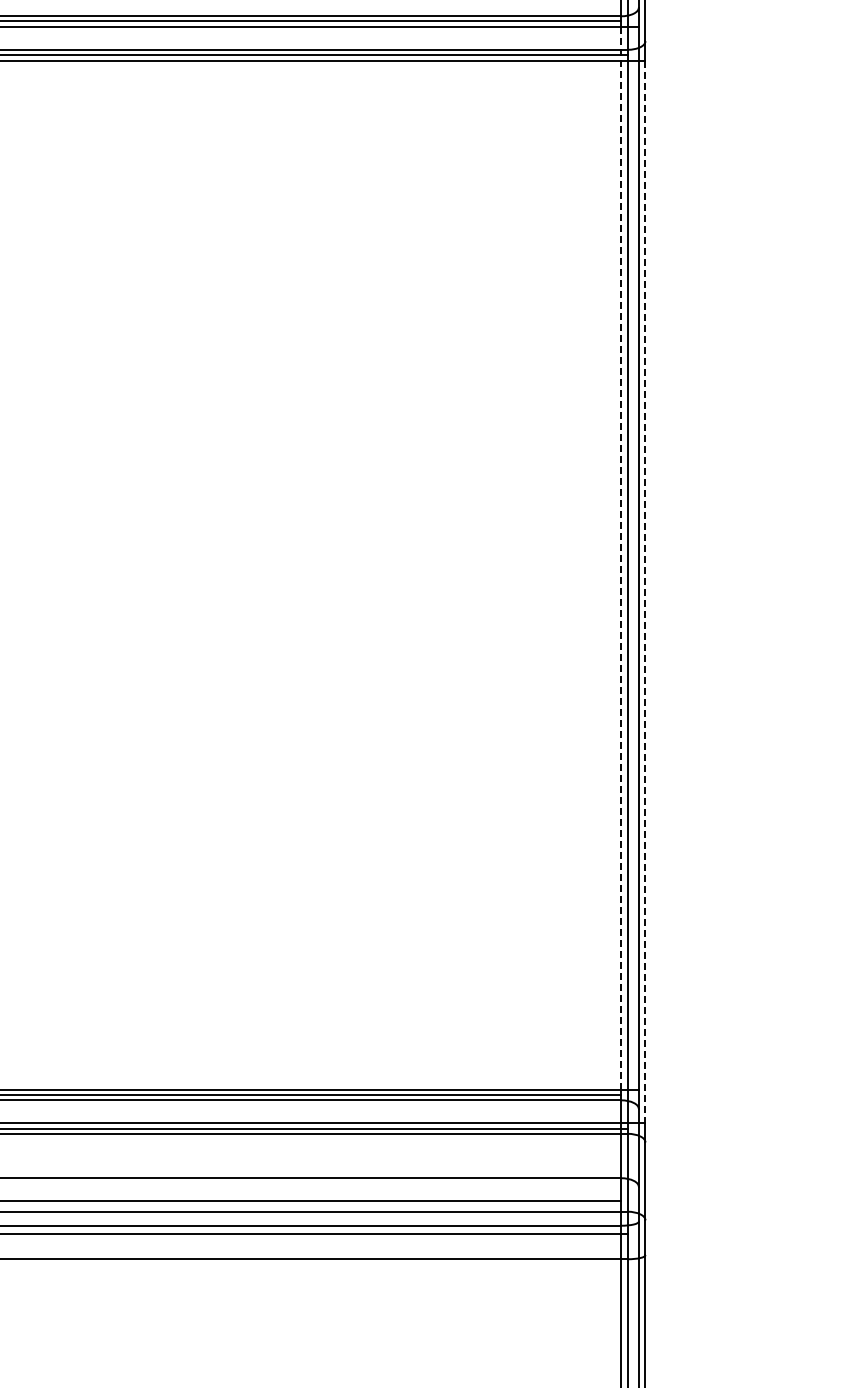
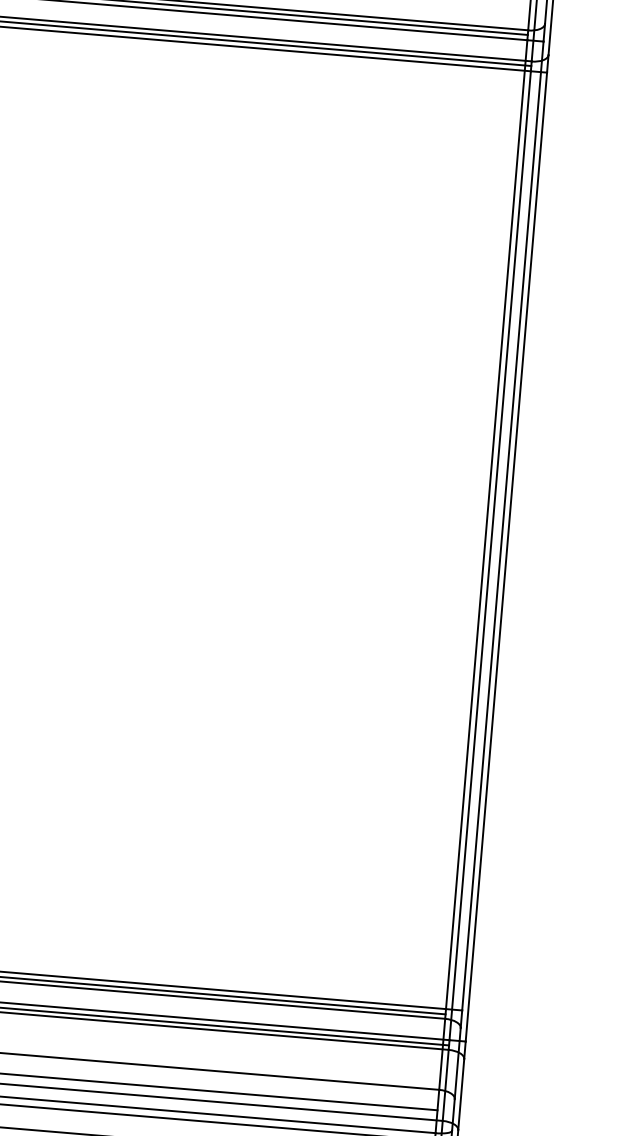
line: (621, 557) -> (487, 523), dashed -> solid
line: (645, 592) -> (506, 557), dashed -> solid

